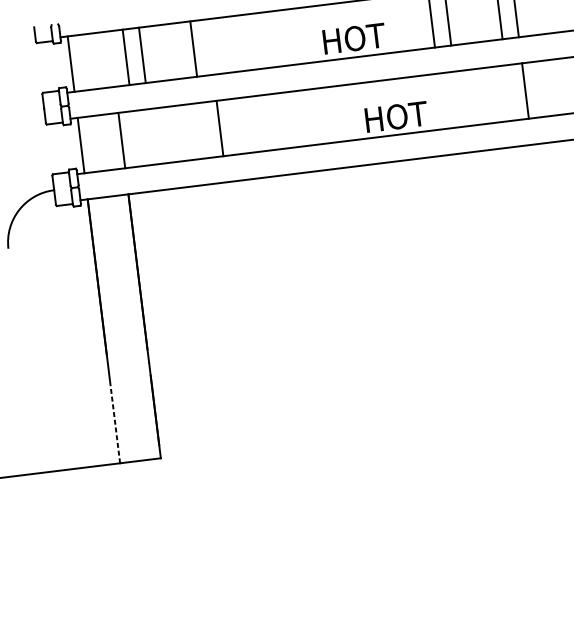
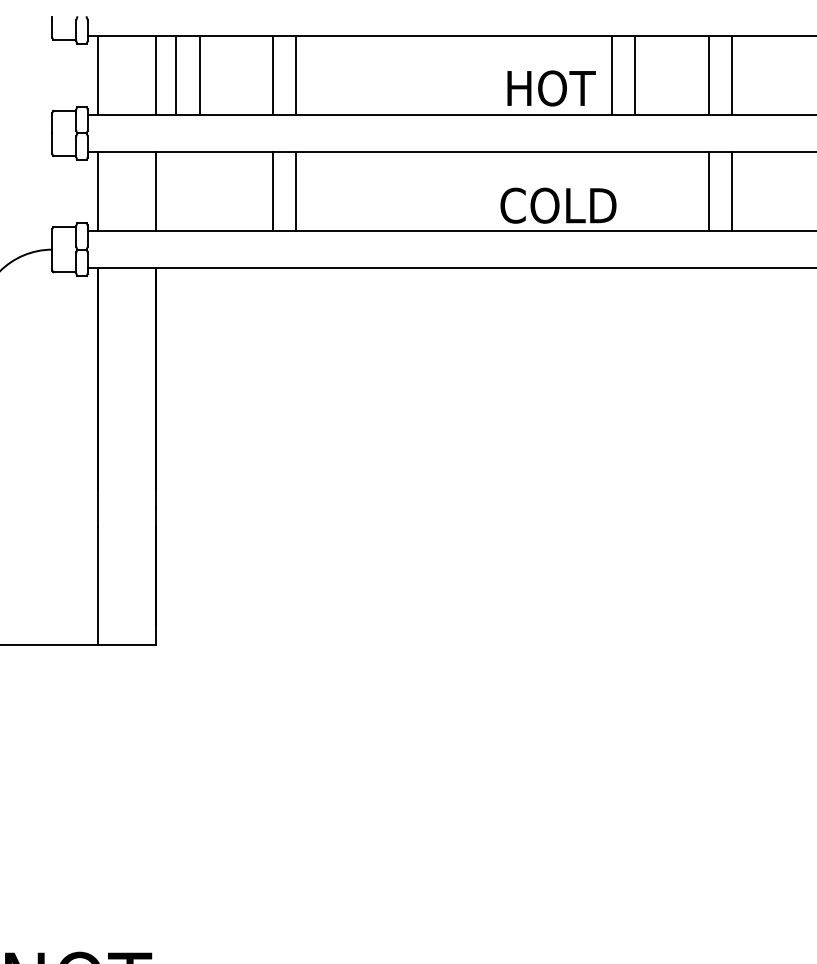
text: (354, 38) -> (551, 88), moved
line: (210, 46) -> (296, 74), added
line: (112, 58) -> (156, 74), added
line: (509, 93) -> (708, 191), added
text: (405, 115) -> (558, 205), HOT -> COLD
line: (203, 130) -> (272, 191), added
line: (114, 421) -> (97, 585), dashed -> solid

